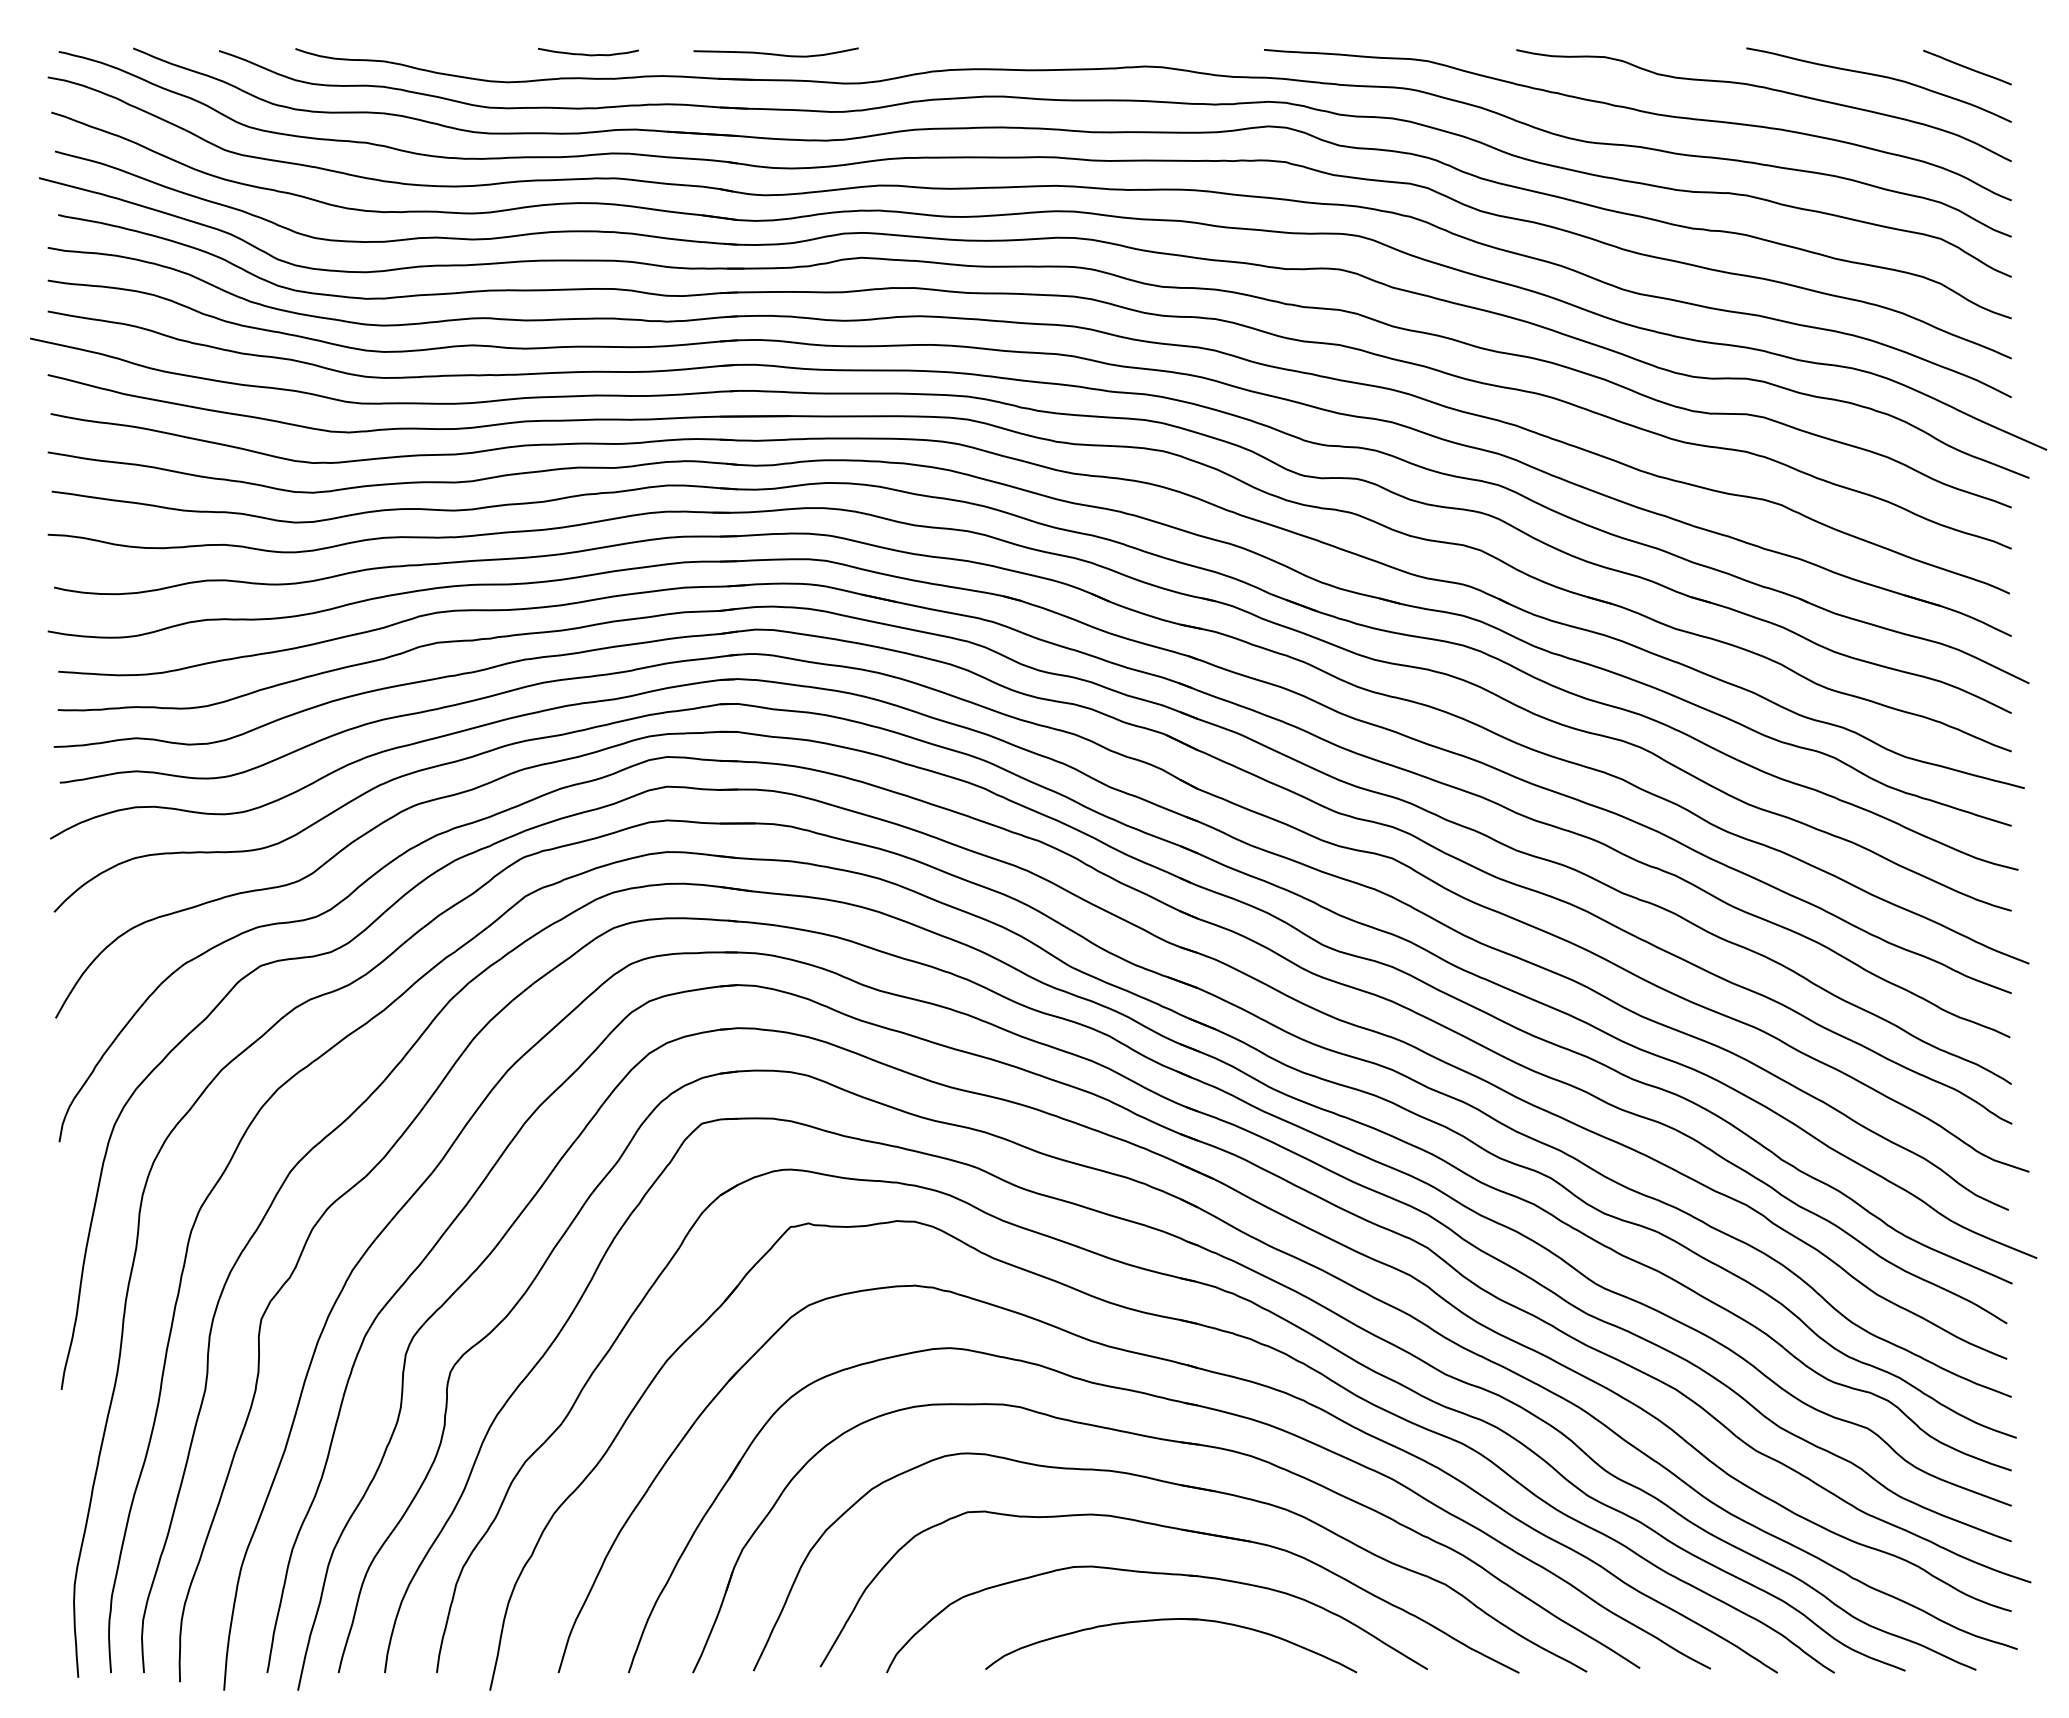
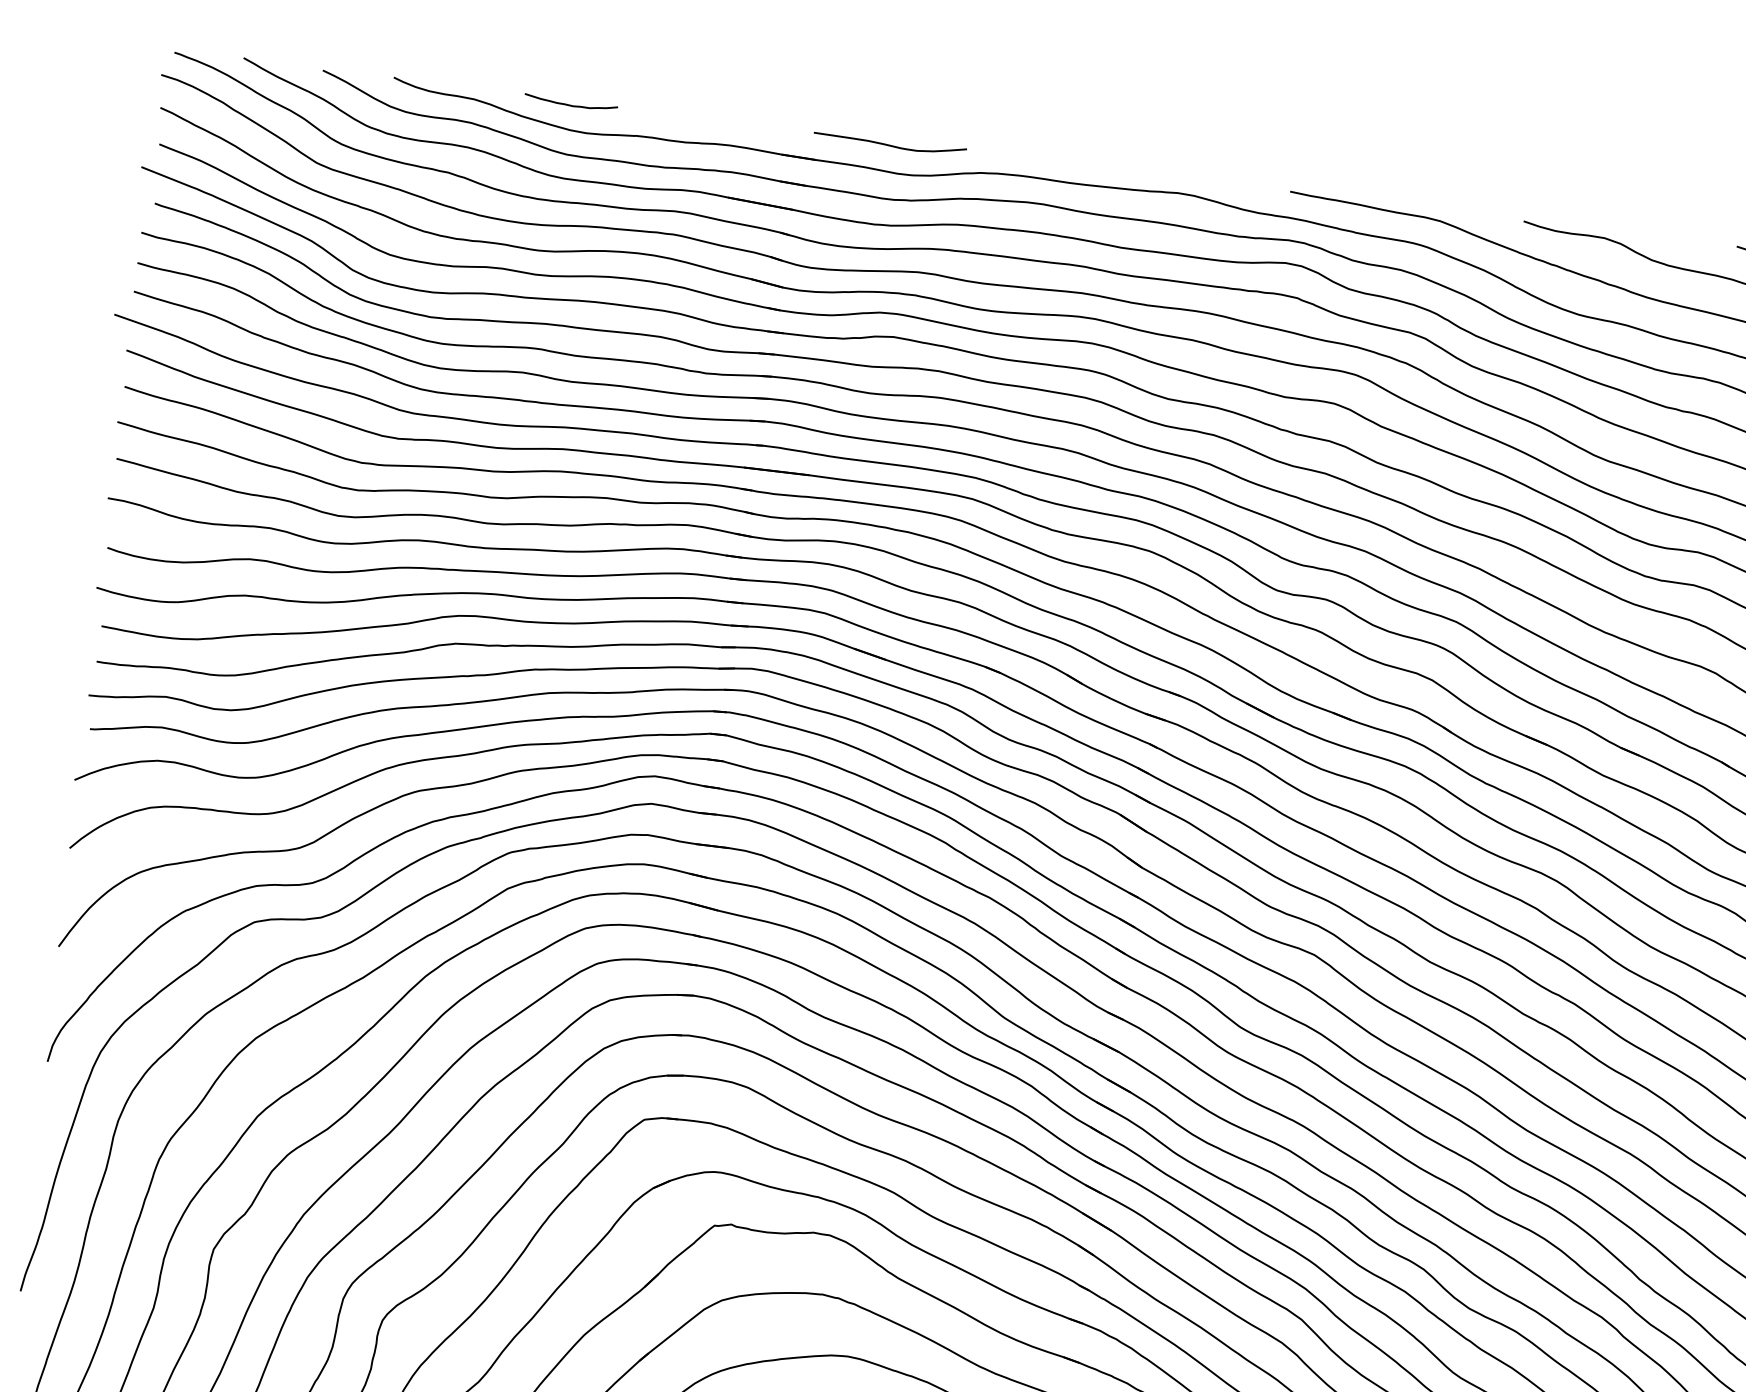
curve: (775, 53) -> (889, 144), moved
curve: (588, 54) -> (570, 105), moved

